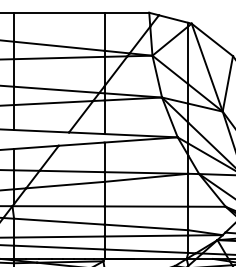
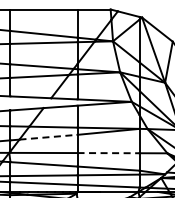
line: (65, 185) -> (48, 137), solid -> dashed
line: (147, 207) -> (109, 153), solid -> dashed

